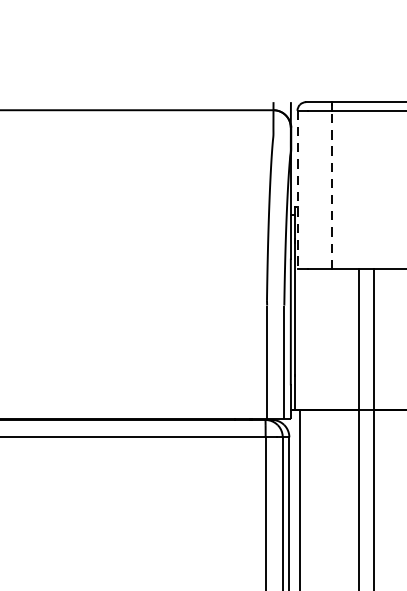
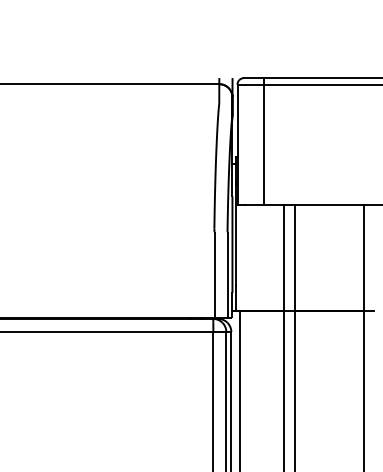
line: (297, 189) -> (237, 144), dashed -> solid
line: (331, 189) -> (263, 144), dashed -> solid

